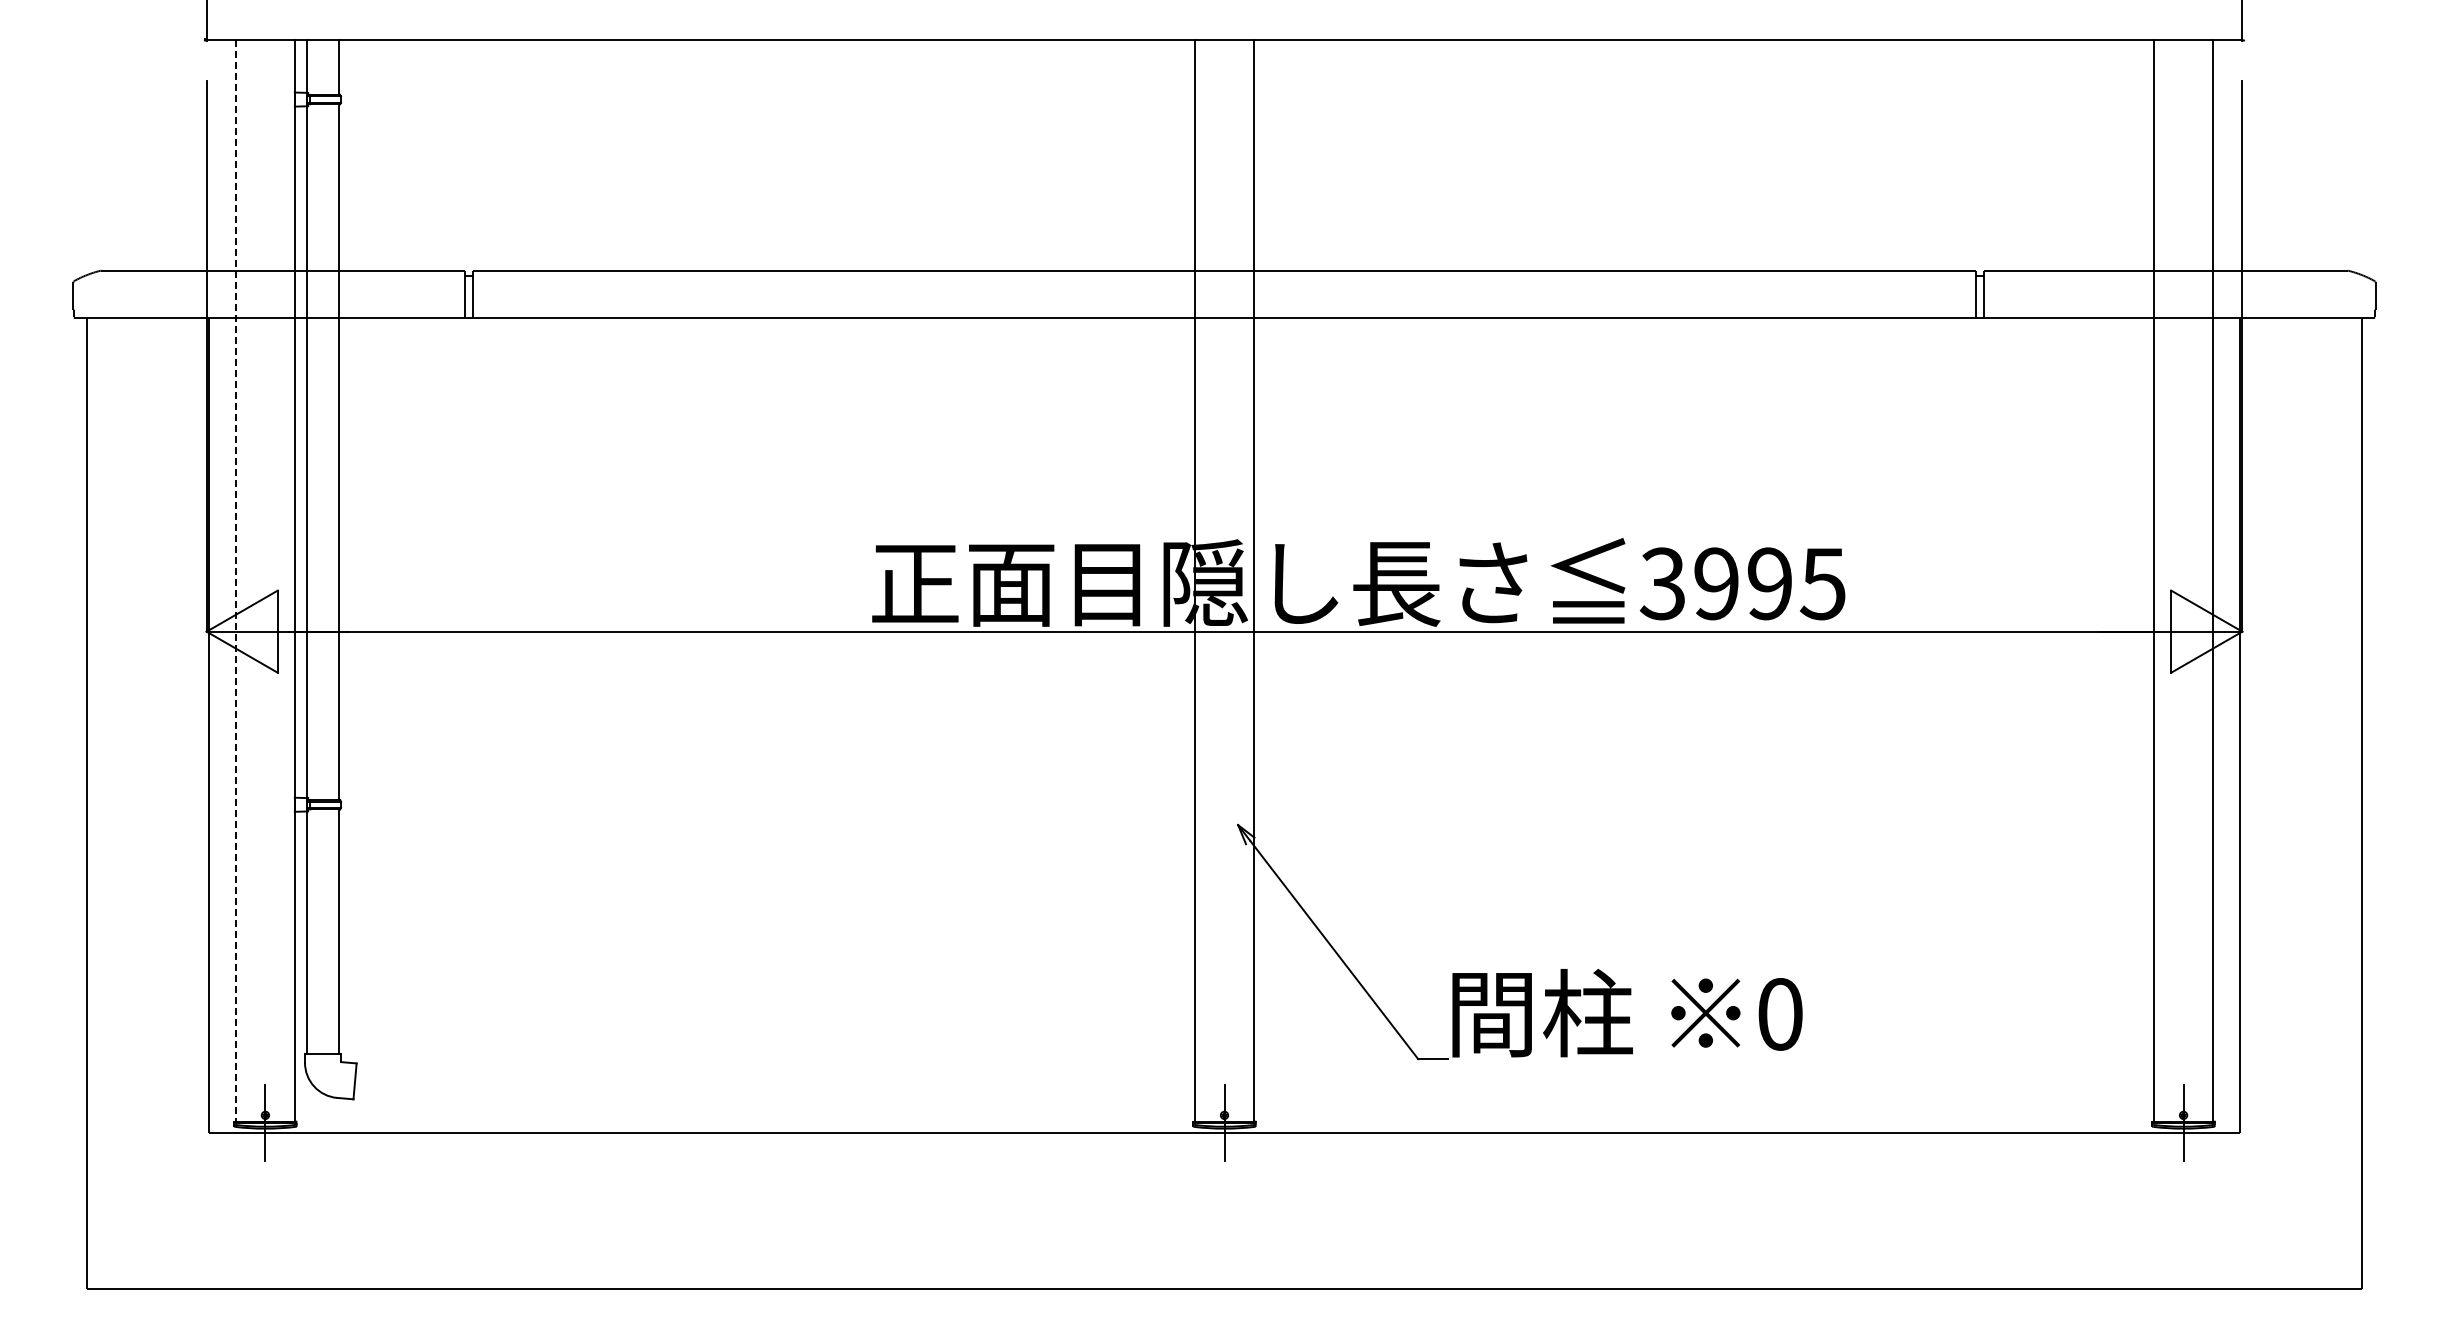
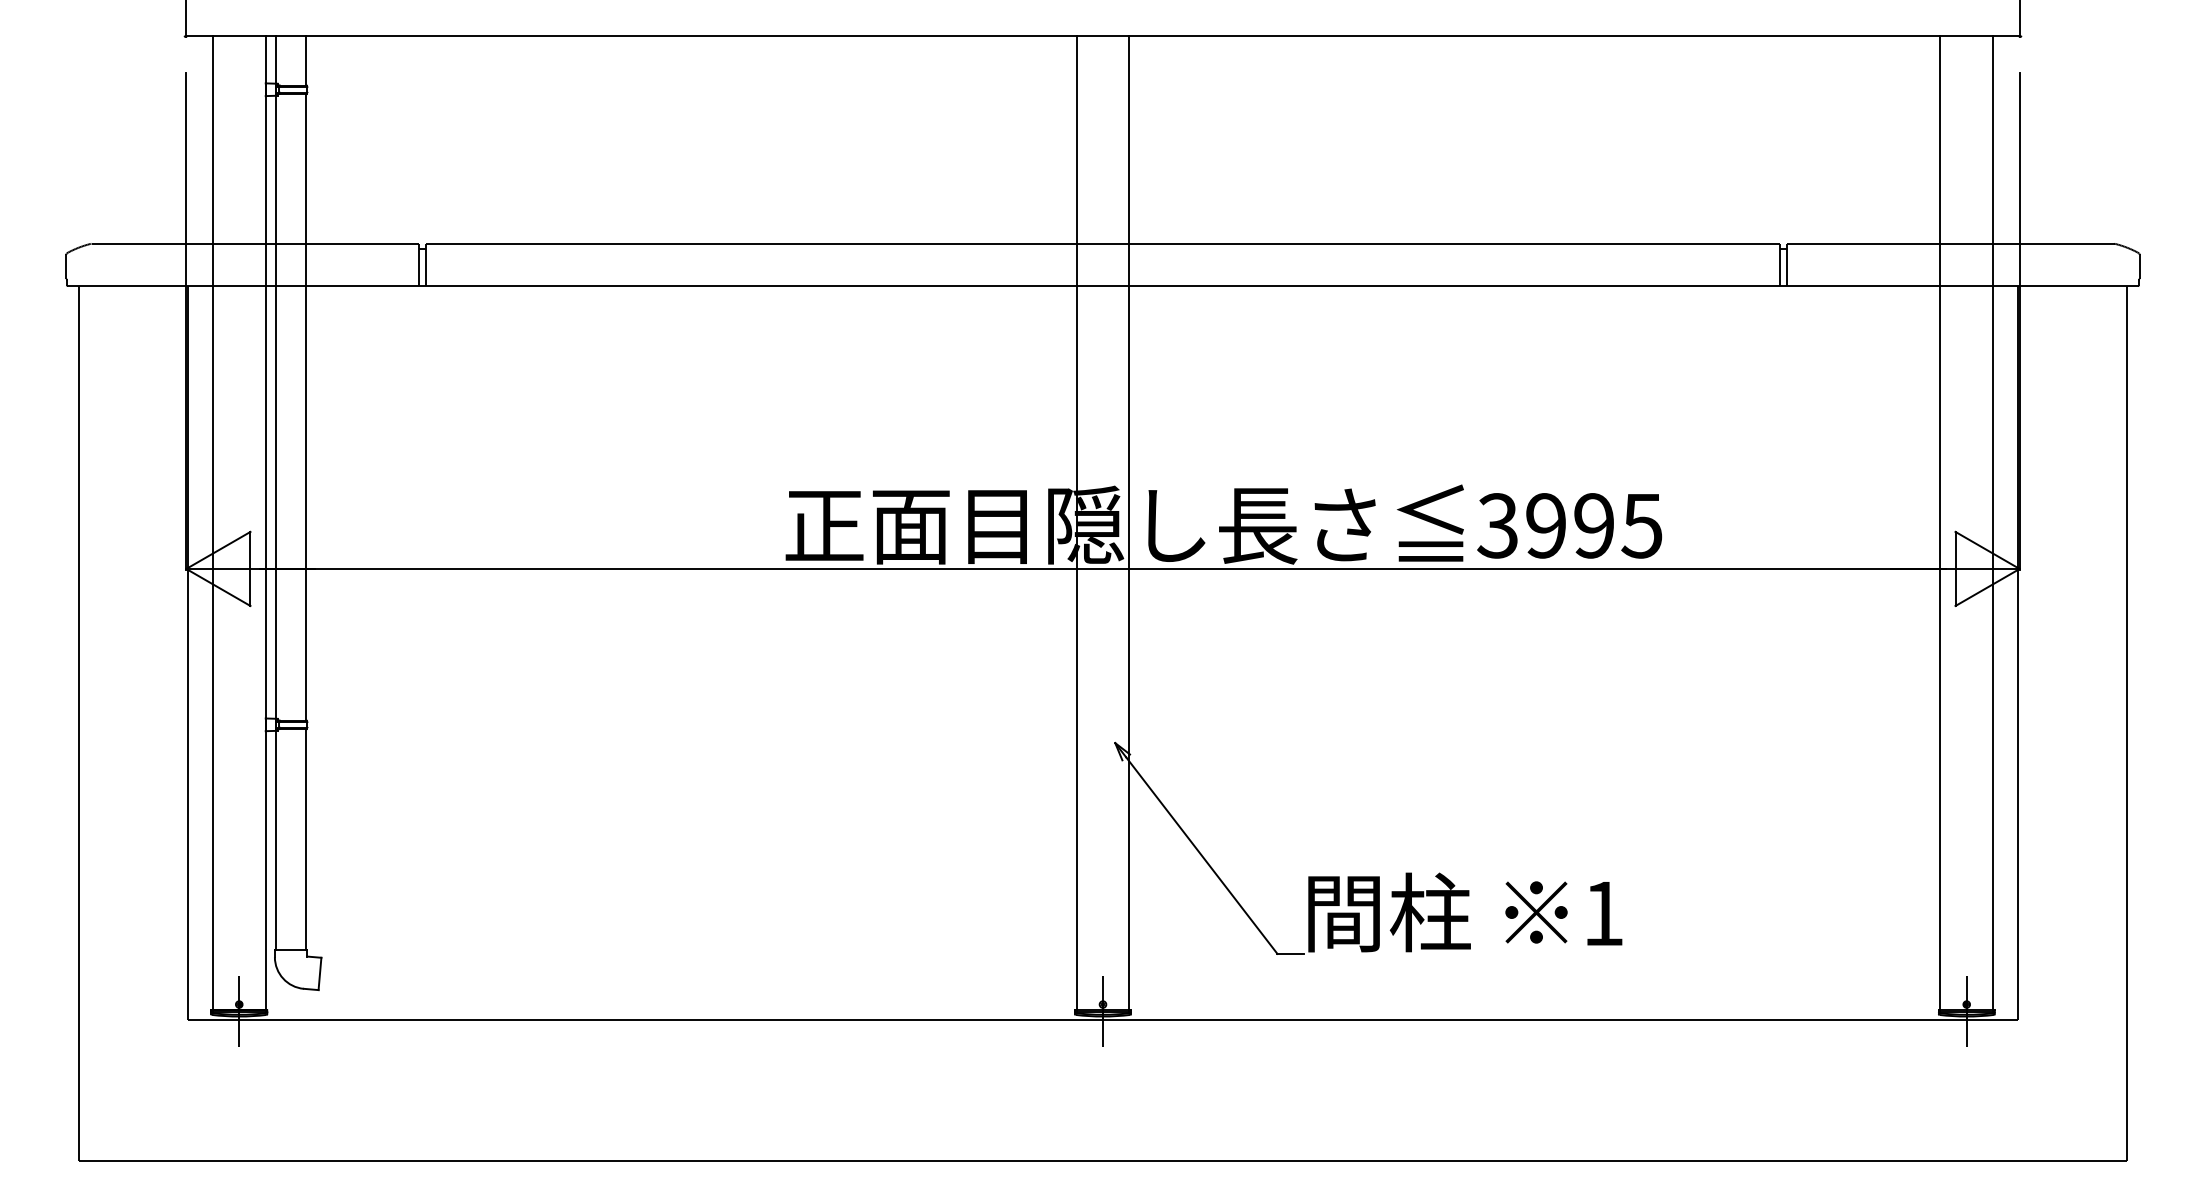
line: (236, 582) -> (213, 524), dashed -> solid
text: (1780, 1014) -> (1603, 913), 0 -> 1

